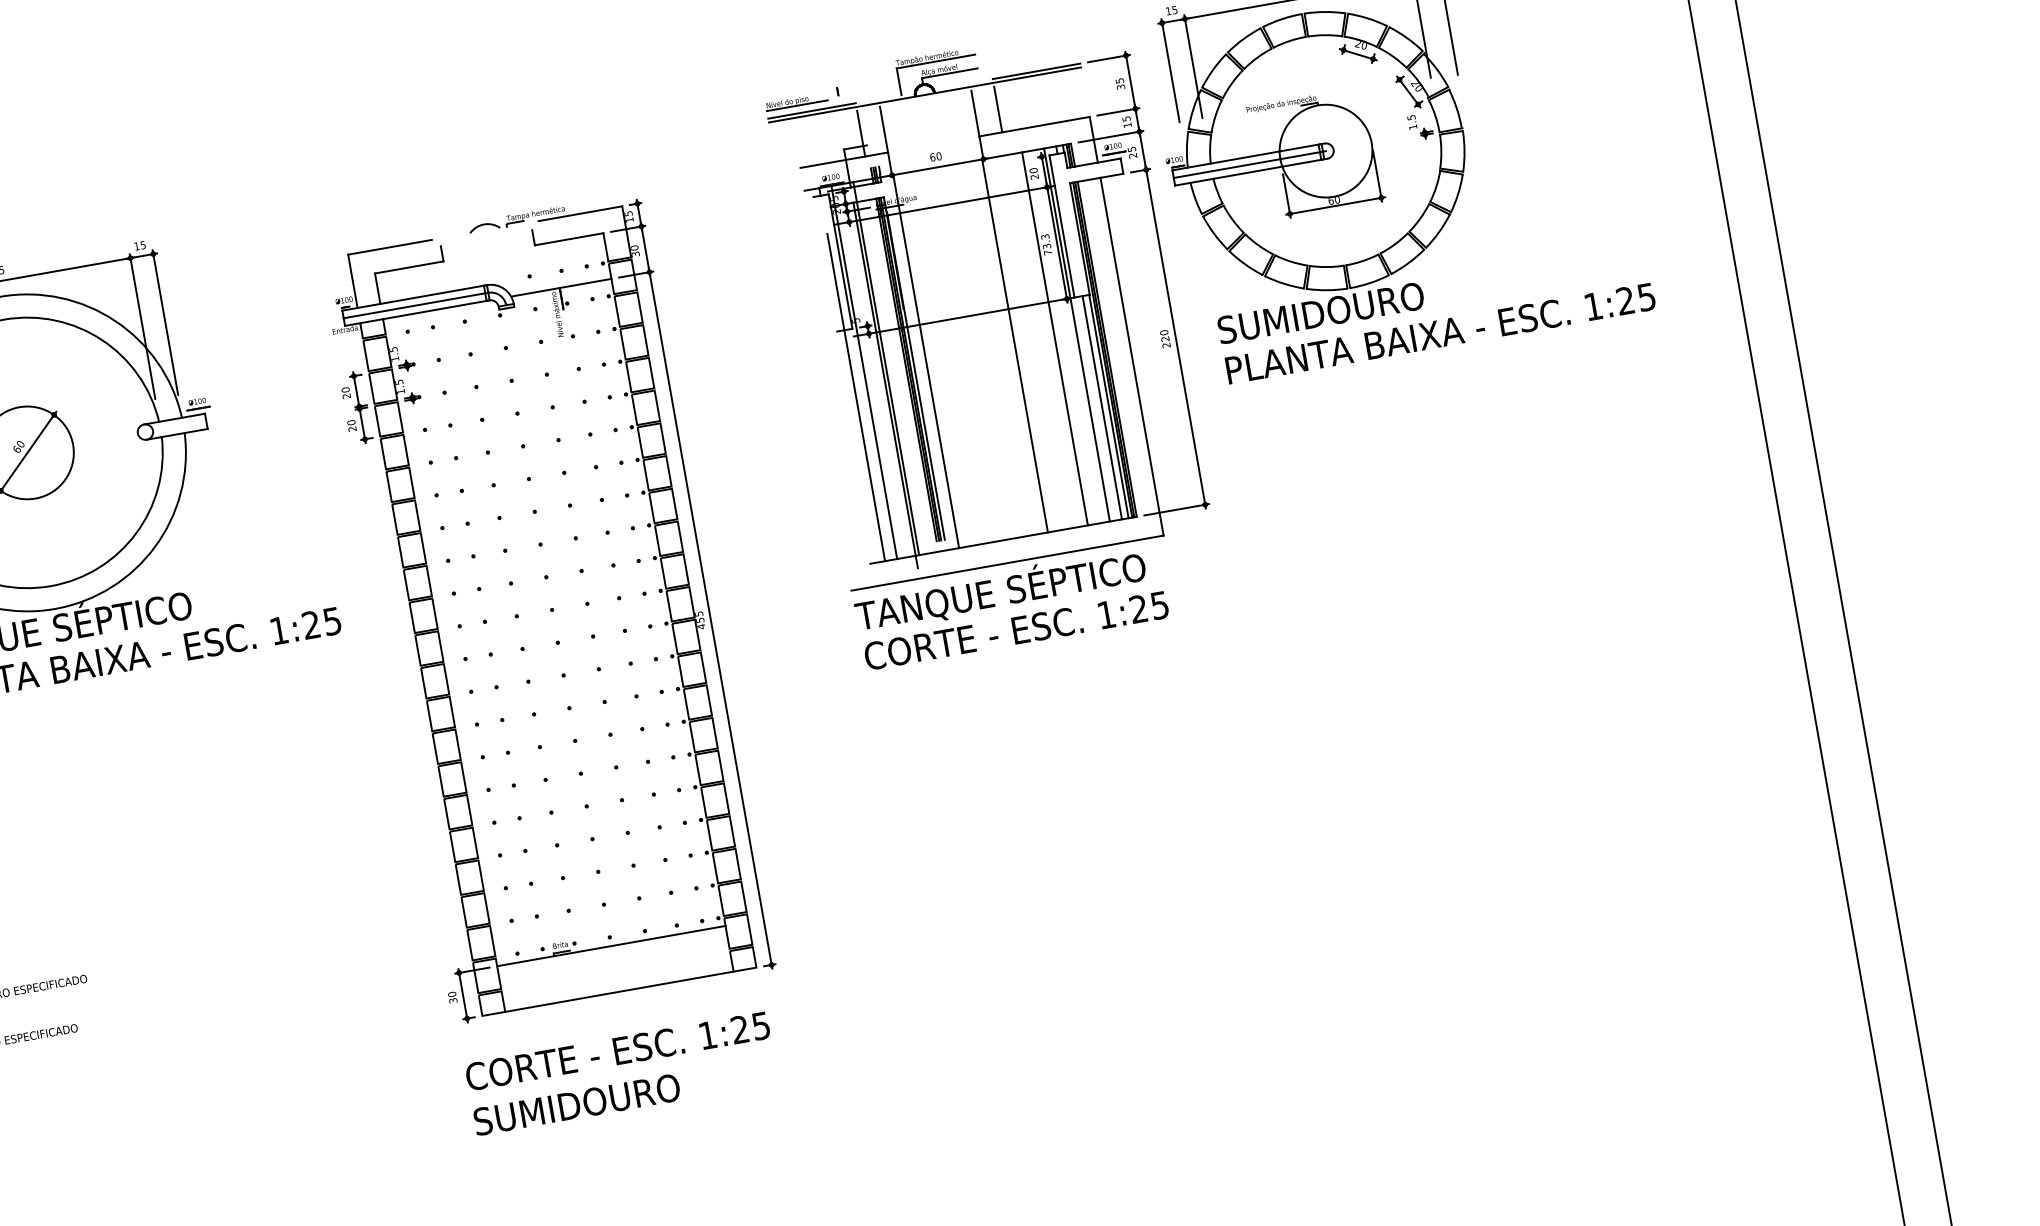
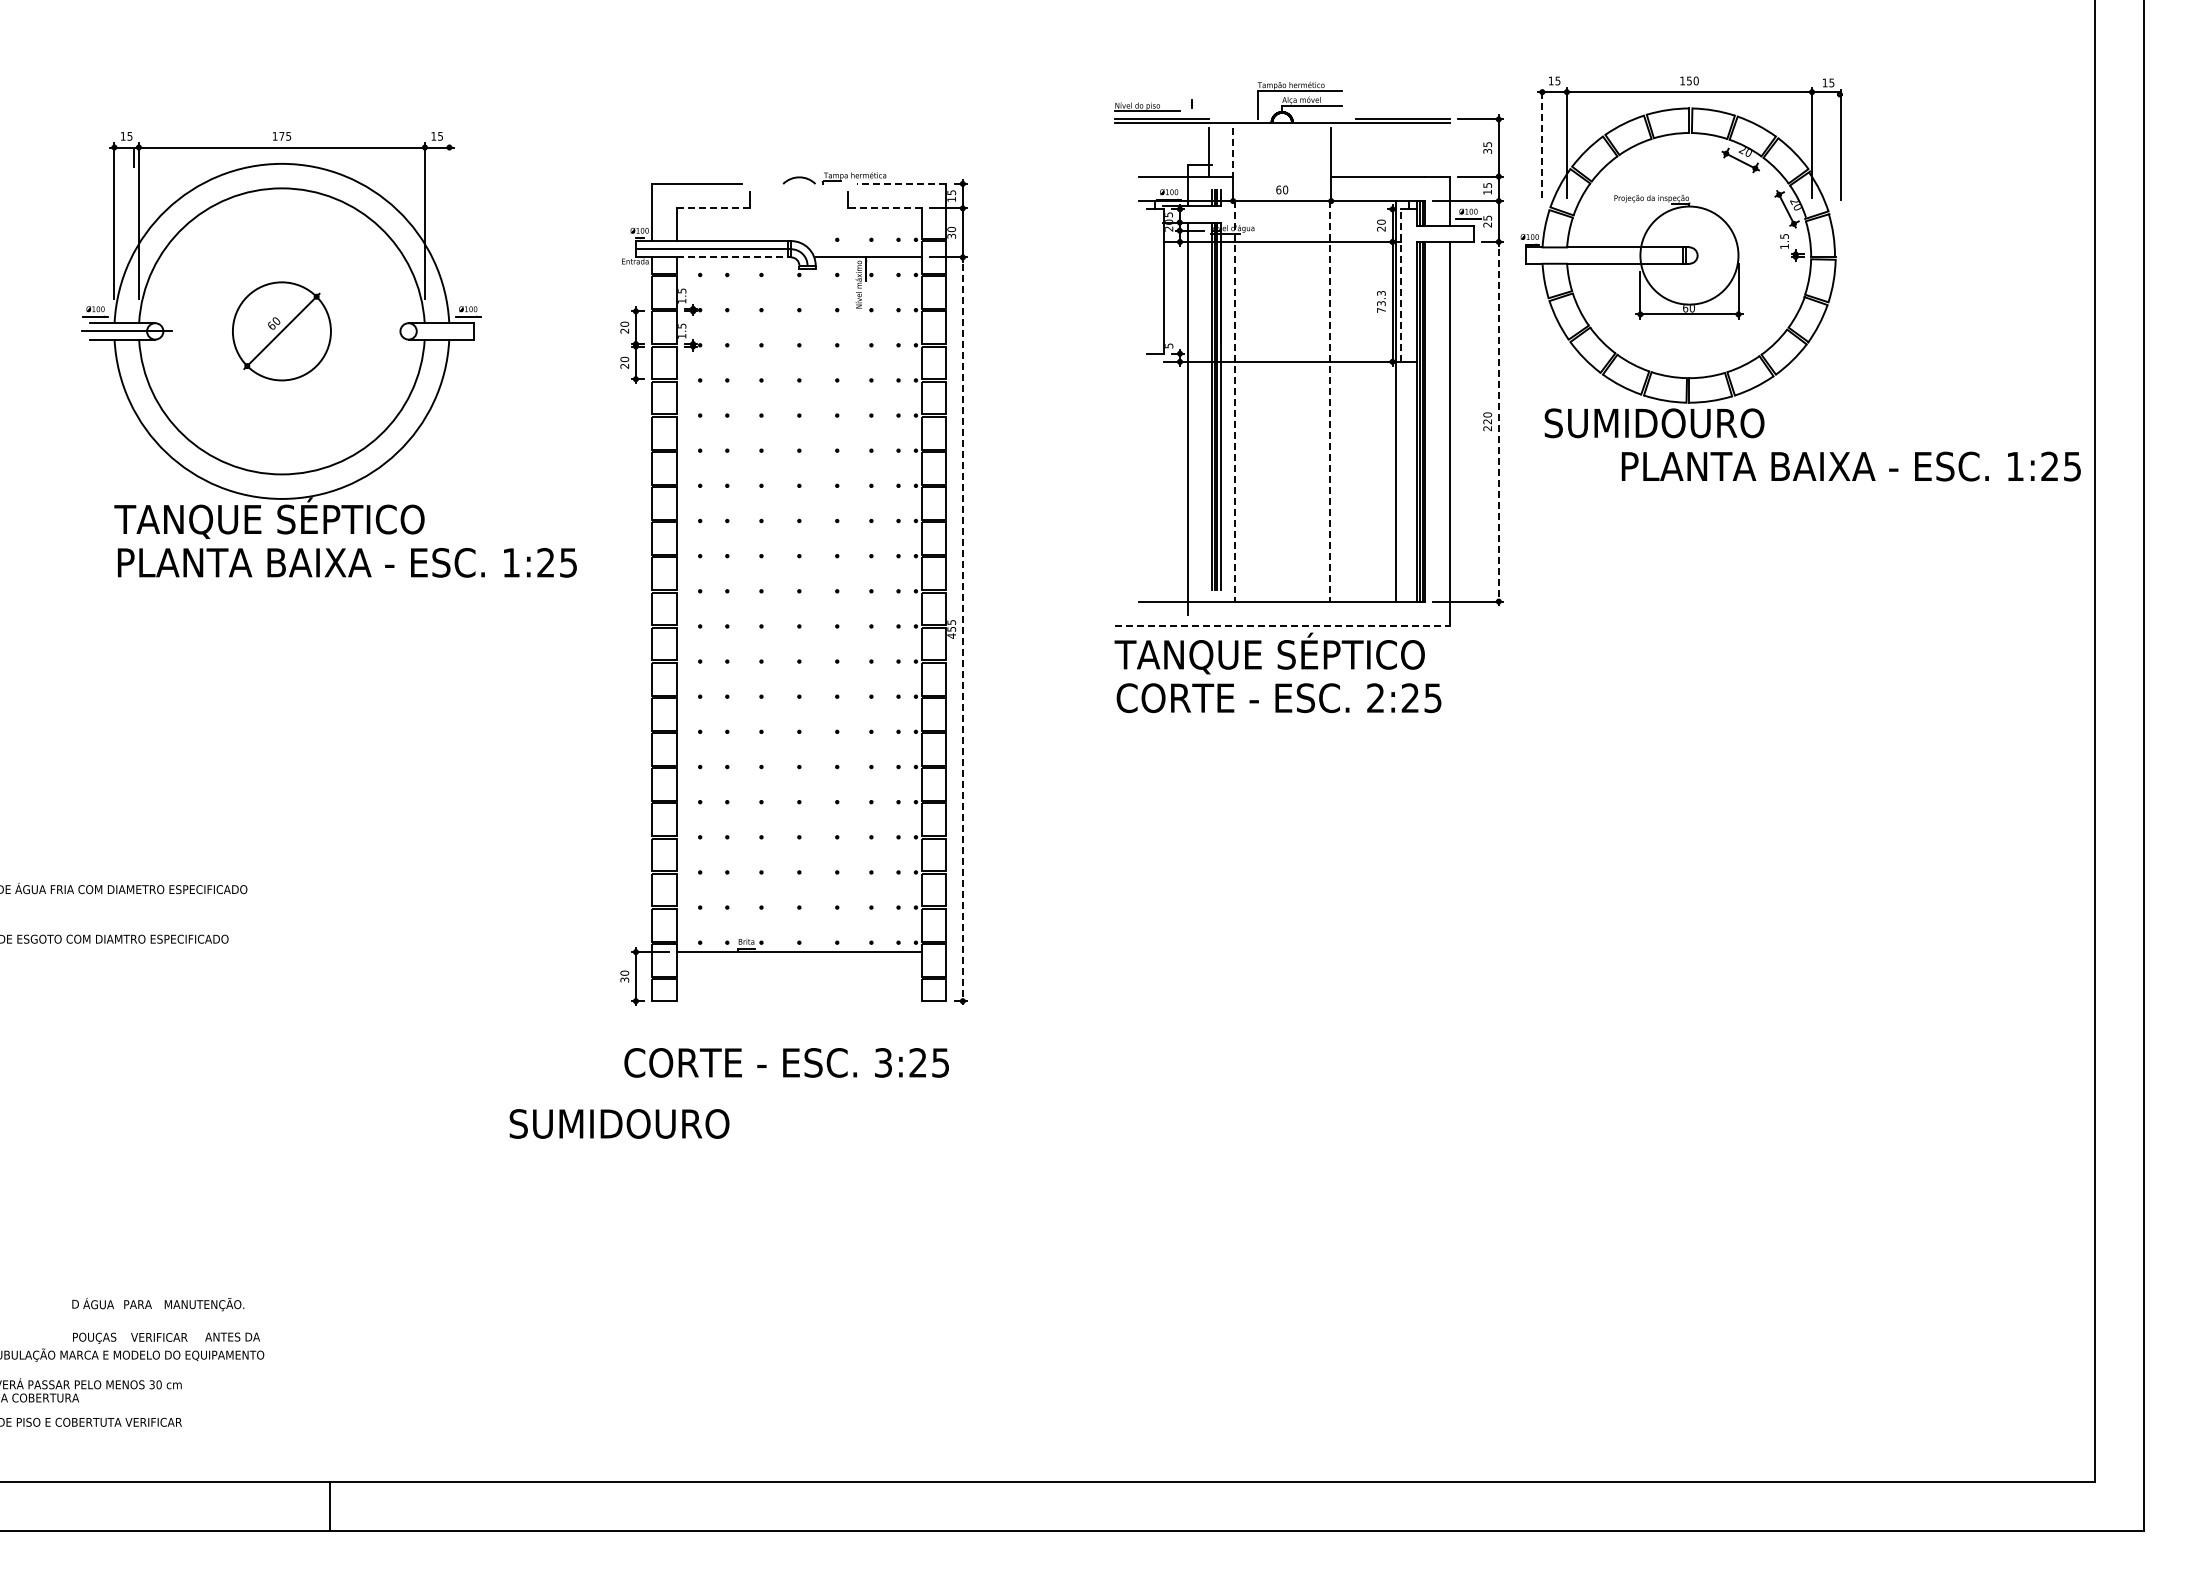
line: (1170, 69) -> (1542, 142), solid -> dashed
line: (997, 109) -> (1355, 151), removed
line: (884, 129) -> (1233, 152), solid -> dashed
line: (1249, 164) -> (1607, 255), removed
line: (580, 213) -> (901, 183), solid -> dashed
line: (1061, 226) -> (1400, 285), solid -> dashed
line: (569, 239) -> (885, 208), solid -> dashed
line: (409, 267) -> (713, 208), solid -> dashed
line: (436, 309) -> (734, 257), solid -> dashed
line: (165, 322) -> (449, 220), removed
text: (1439, 333) -> (1850, 466), moved
line: (1175, 337) -> (1498, 421), solid -> dashed
line: (1054, 339) -> (1372, 401), removed
line: (1014, 346) -> (1329, 401), solid -> dashed
line: (926, 361) -> (1234, 401), solid -> dashed
line: (886, 368) -> (1191, 401), removed
line: (864, 372) -> (1168, 401), removed
line: (856, 397) -> (1155, 425), removed
line: (1102, 407) -> (1409, 481), removed
line: (1007, 563) -> (1282, 626), solid -> dashed
text: (1106, 614) -> (1375, 697), 1:25 -> 2:25
line: (710, 618) -> (962, 629), solid -> dashed
line: (618, 992) -> (798, 1001), removed
text: (707, 1035) -> (883, 1062), 1:25 -> 3:25
text: (576, 1104) -> (619, 1123), moved

